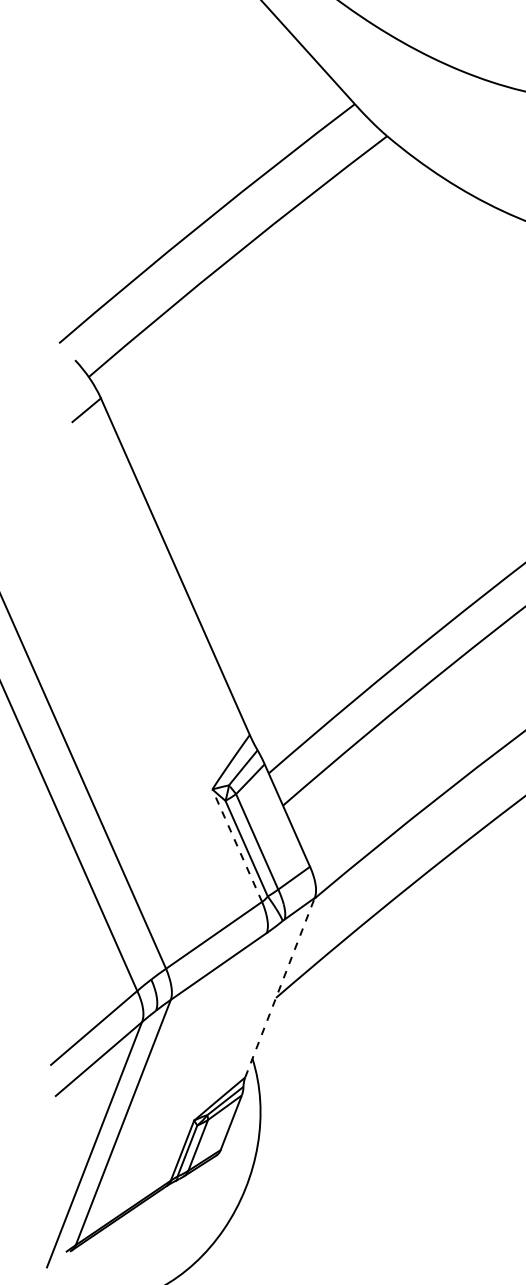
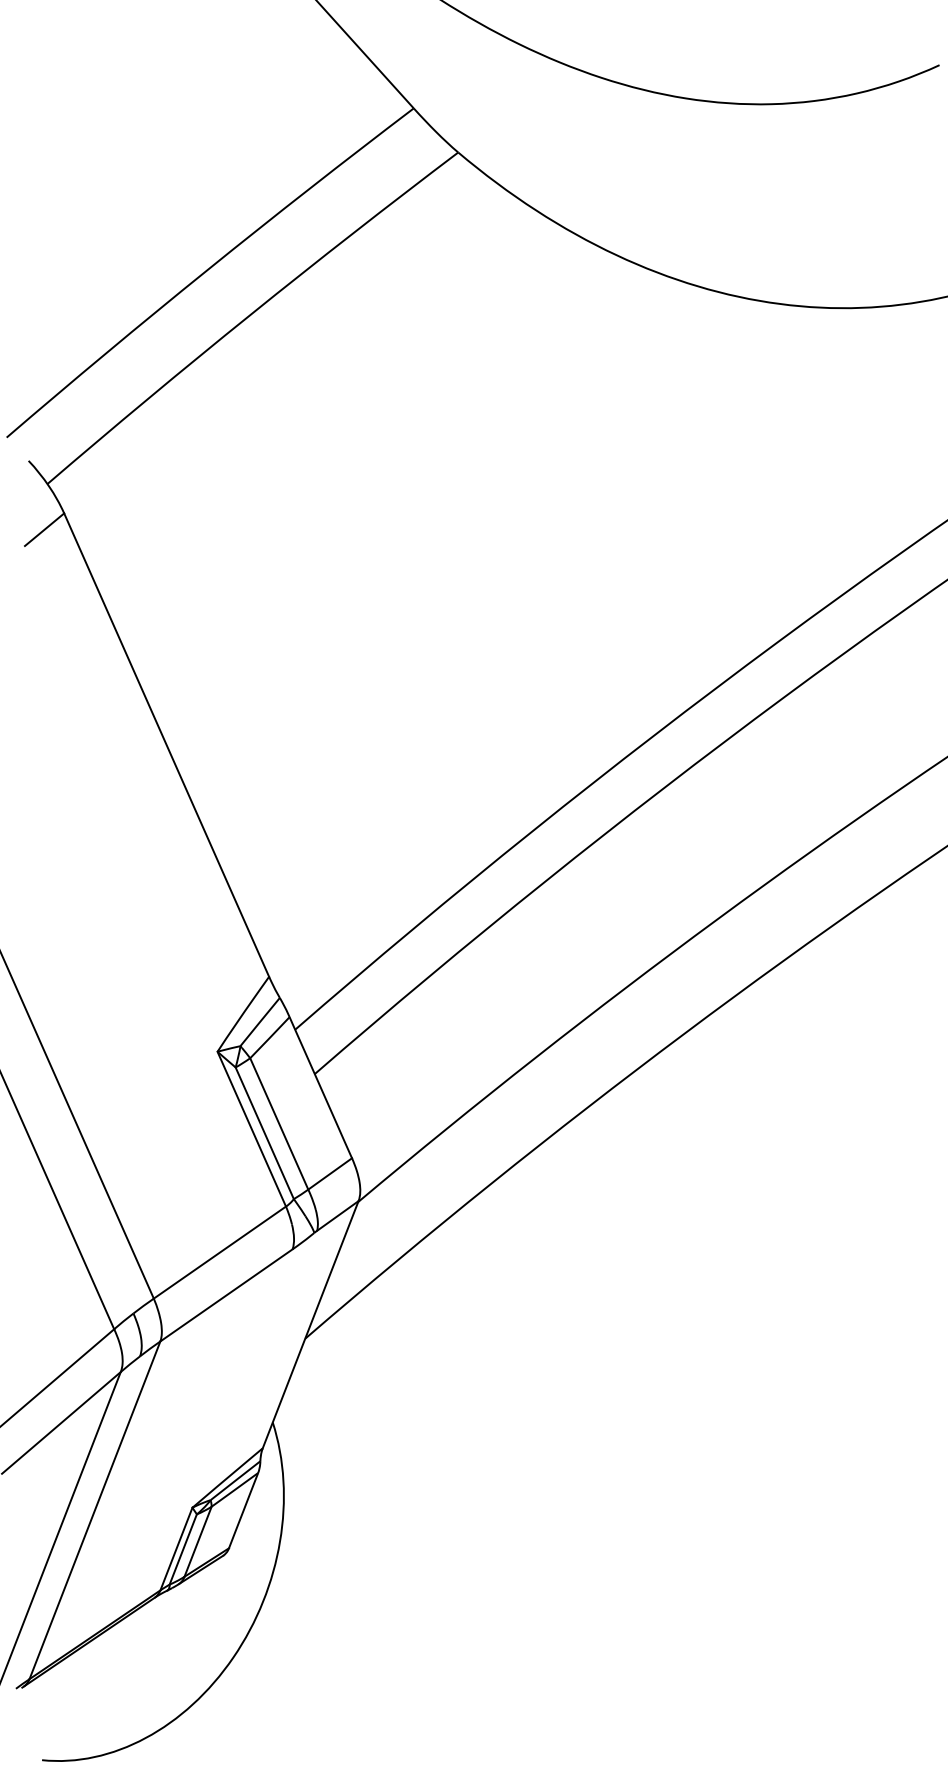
line: (237, 845) -> (251, 1129), dashed -> solid
line: (279, 987) -> (310, 1324), dashed -> solid

